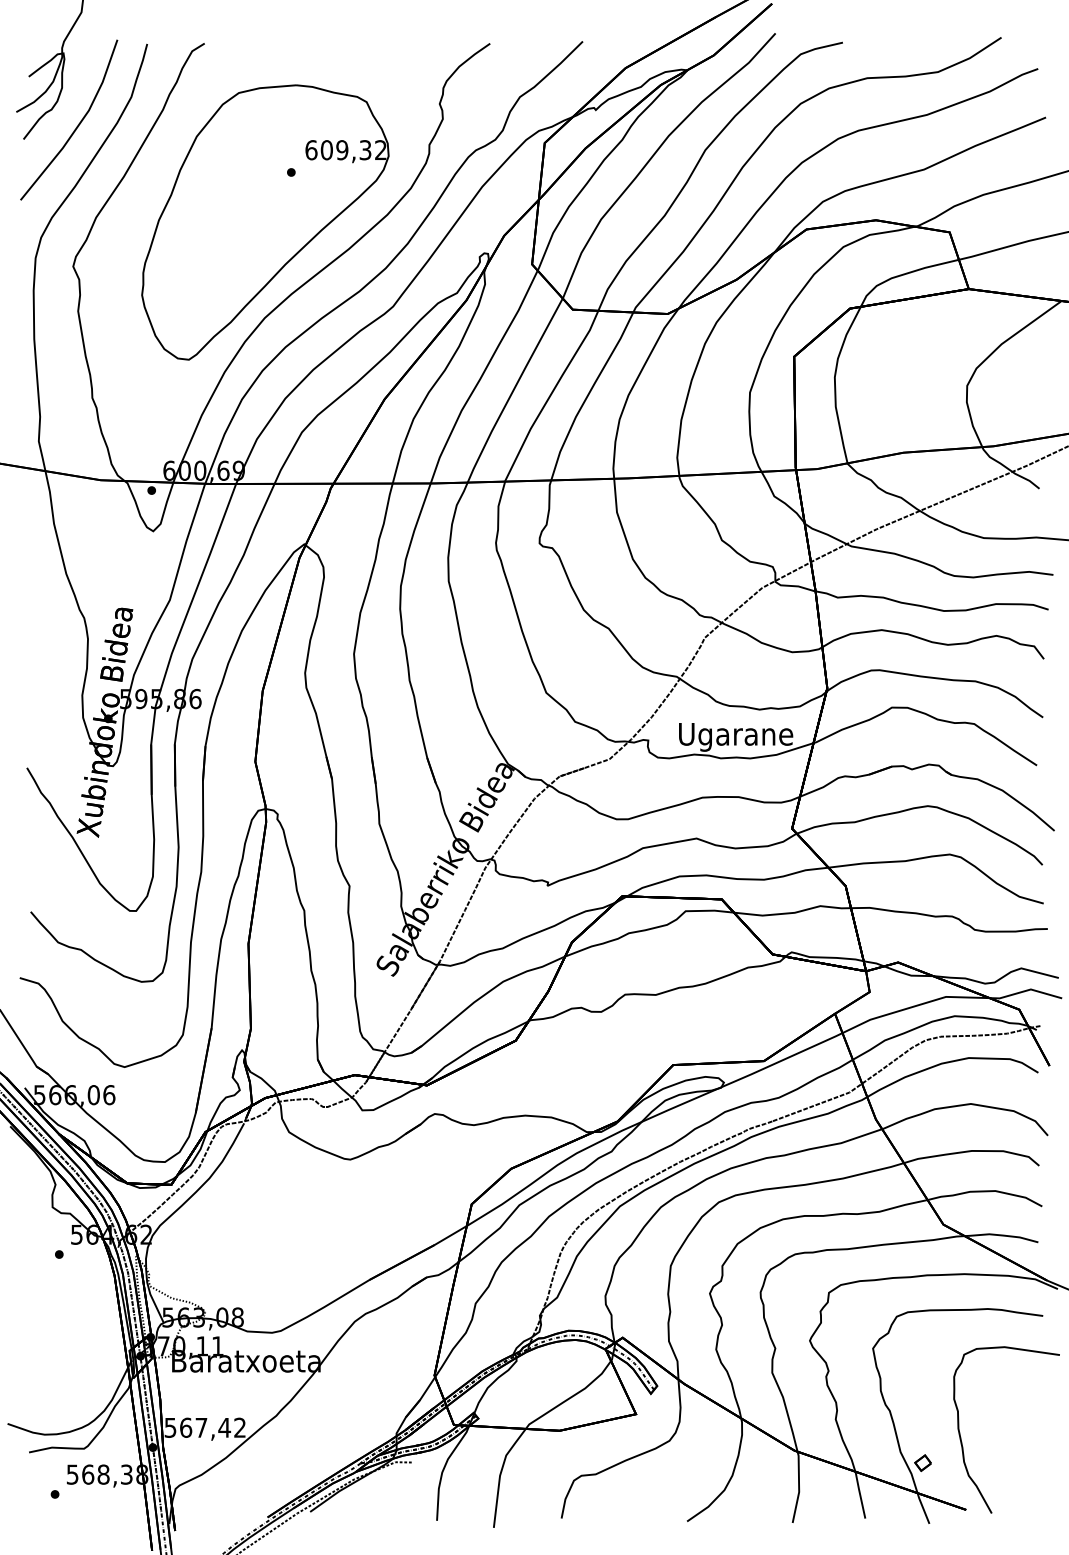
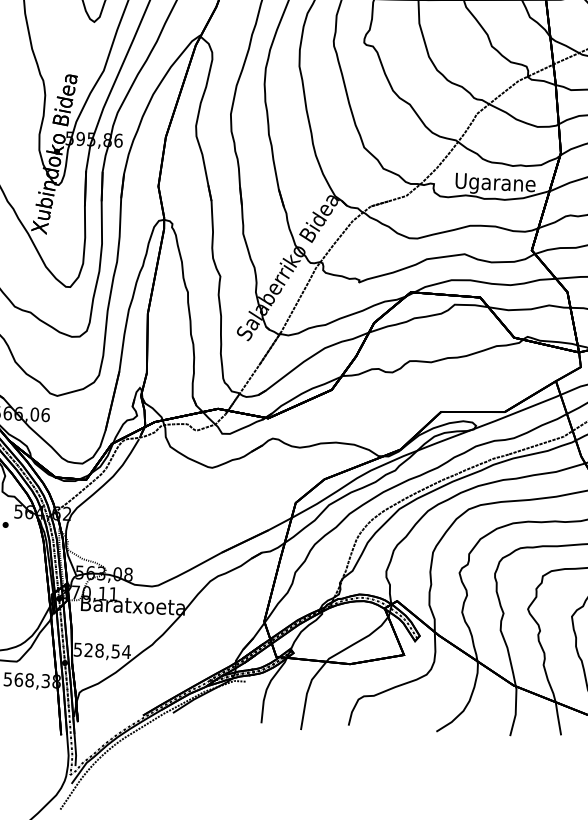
text: (213, 1427) -> (108, 650), 567,42 -> 528,54

